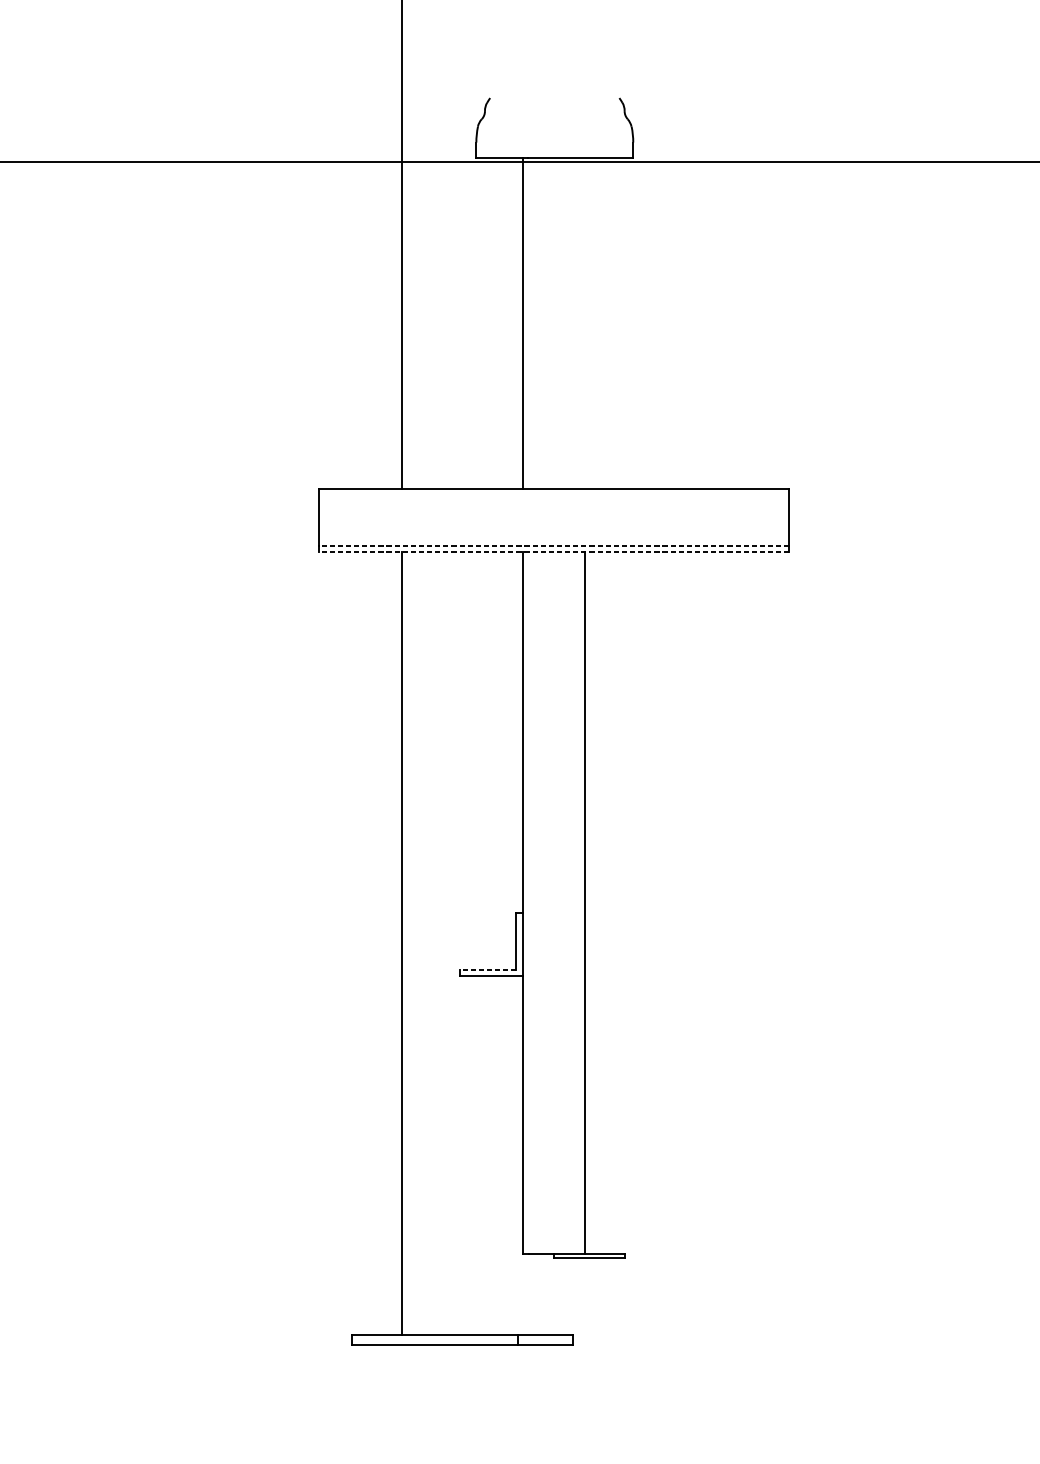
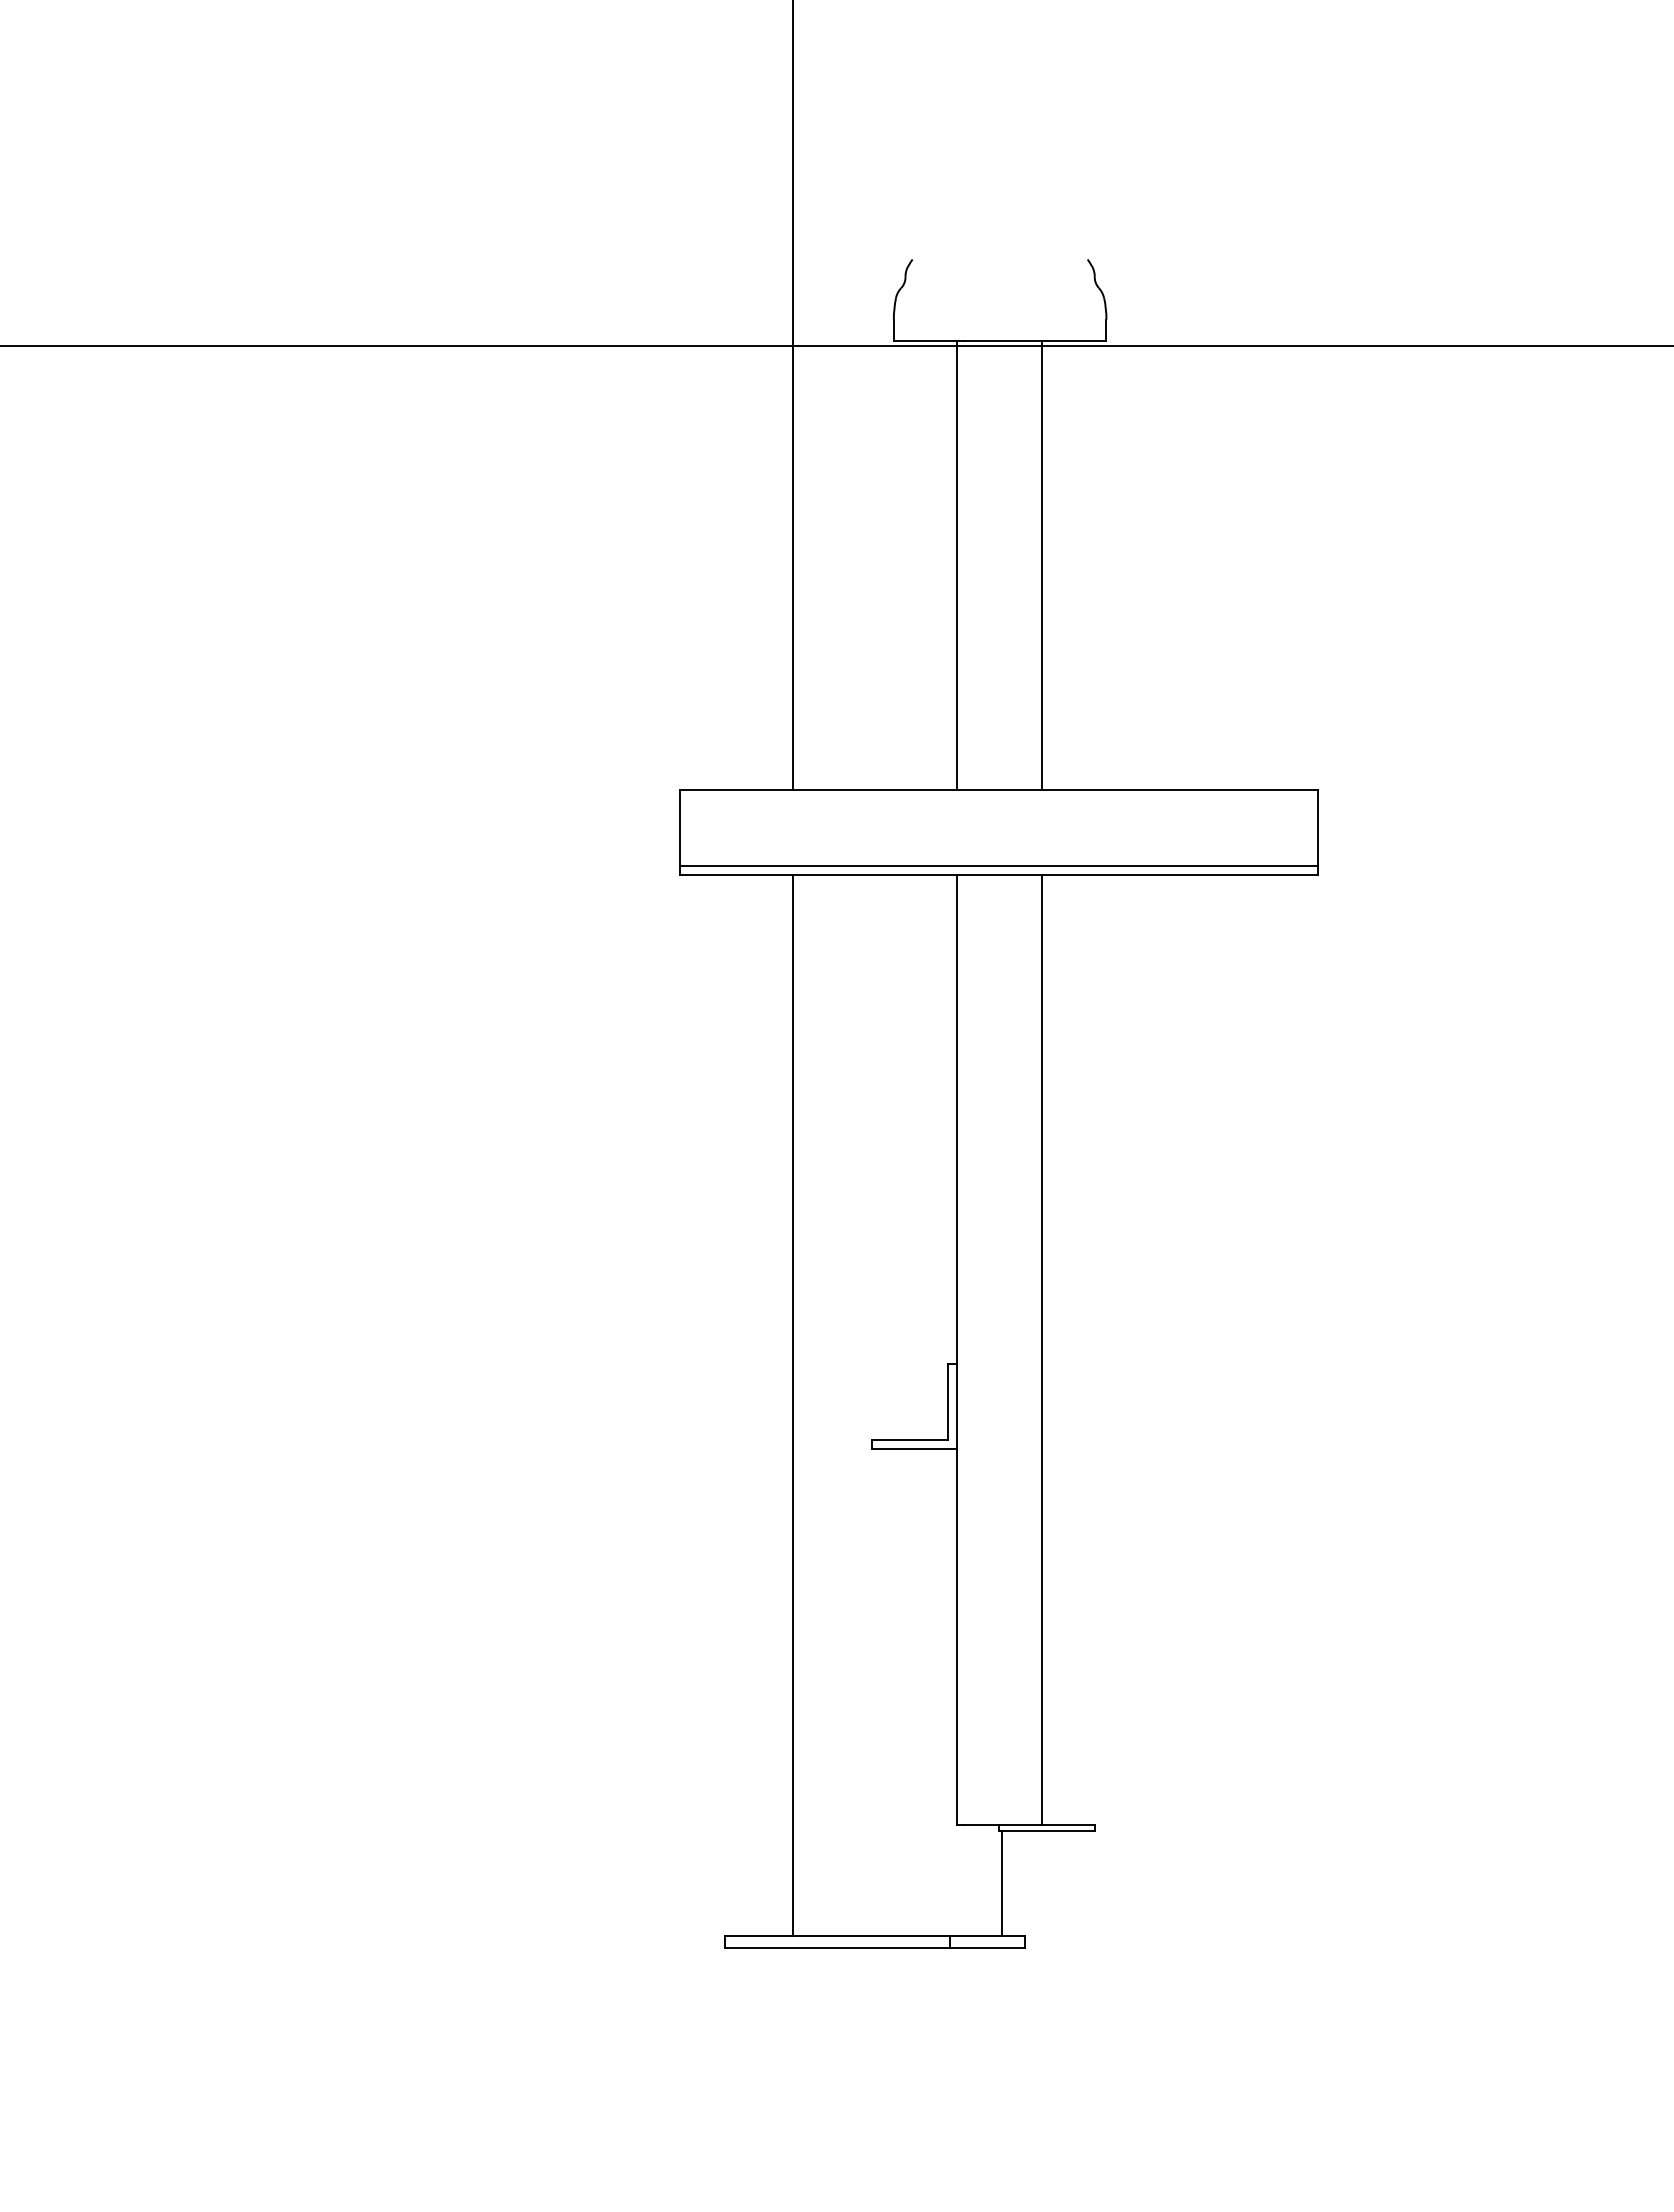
line: (585, 323) -> (1041, 565), added
line: (554, 546) -> (999, 866), dashed -> solid
line: (554, 551) -> (999, 874), dashed -> solid
line: (487, 969) -> (909, 1440), dashed -> solid
line: (555, 1296) -> (1001, 1883), added

